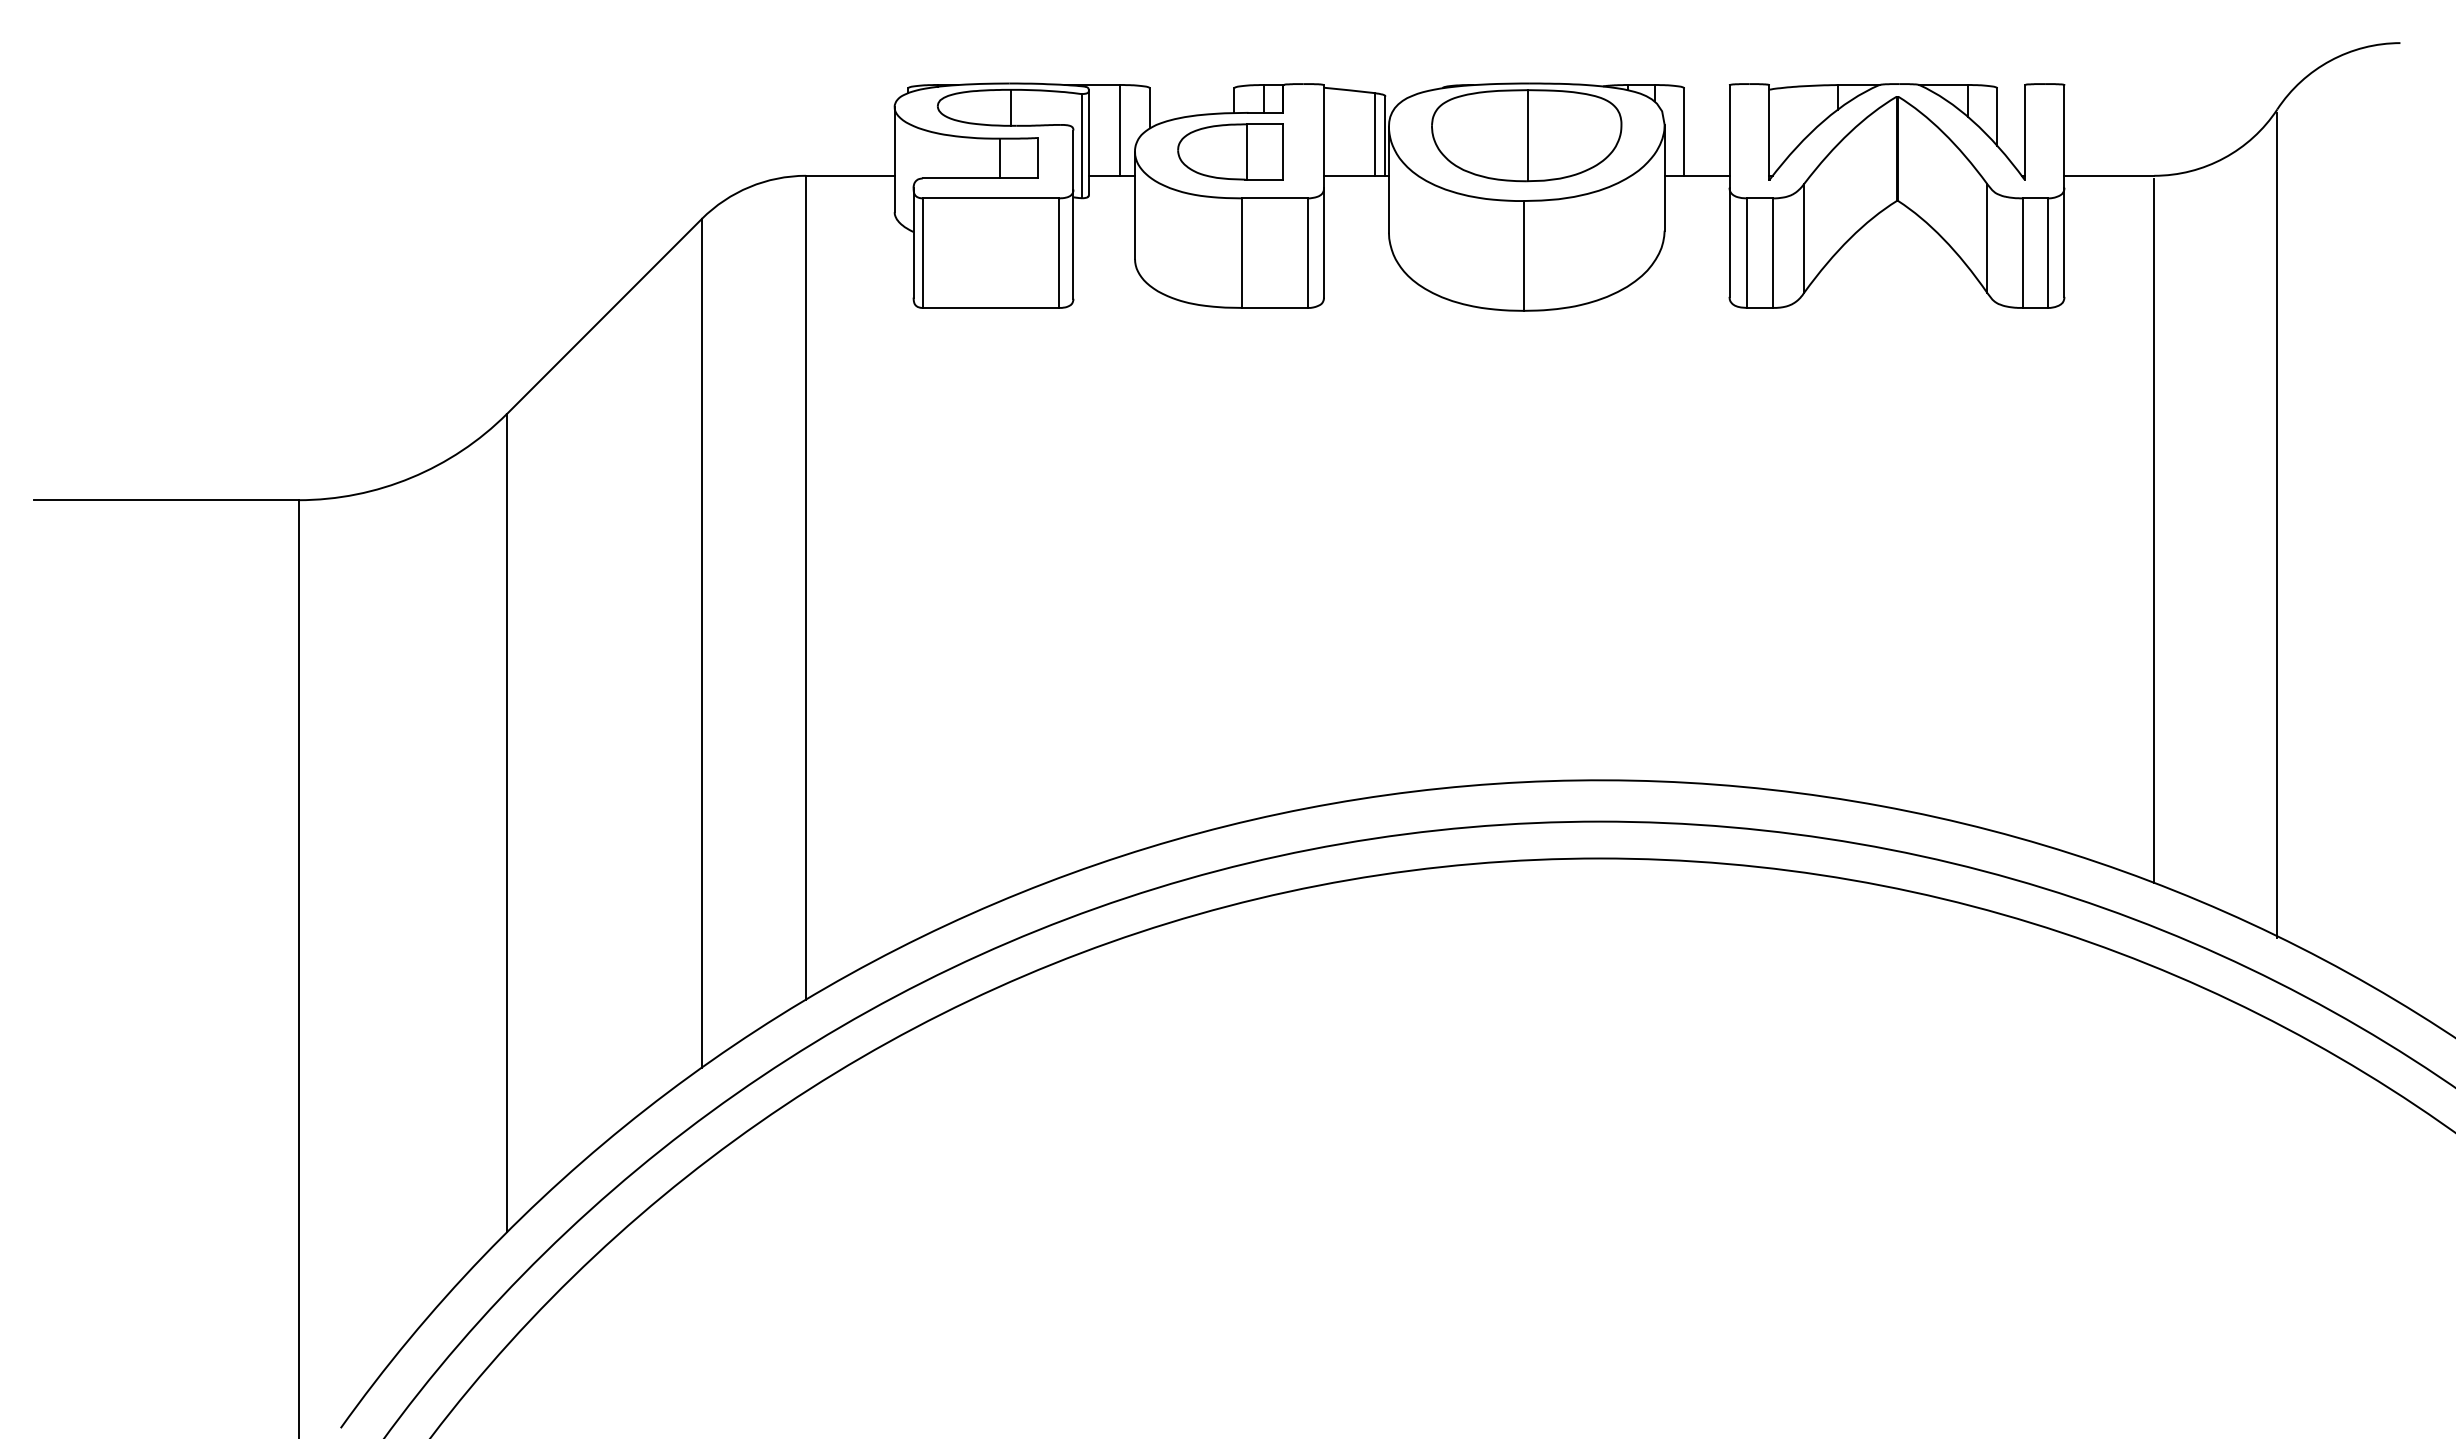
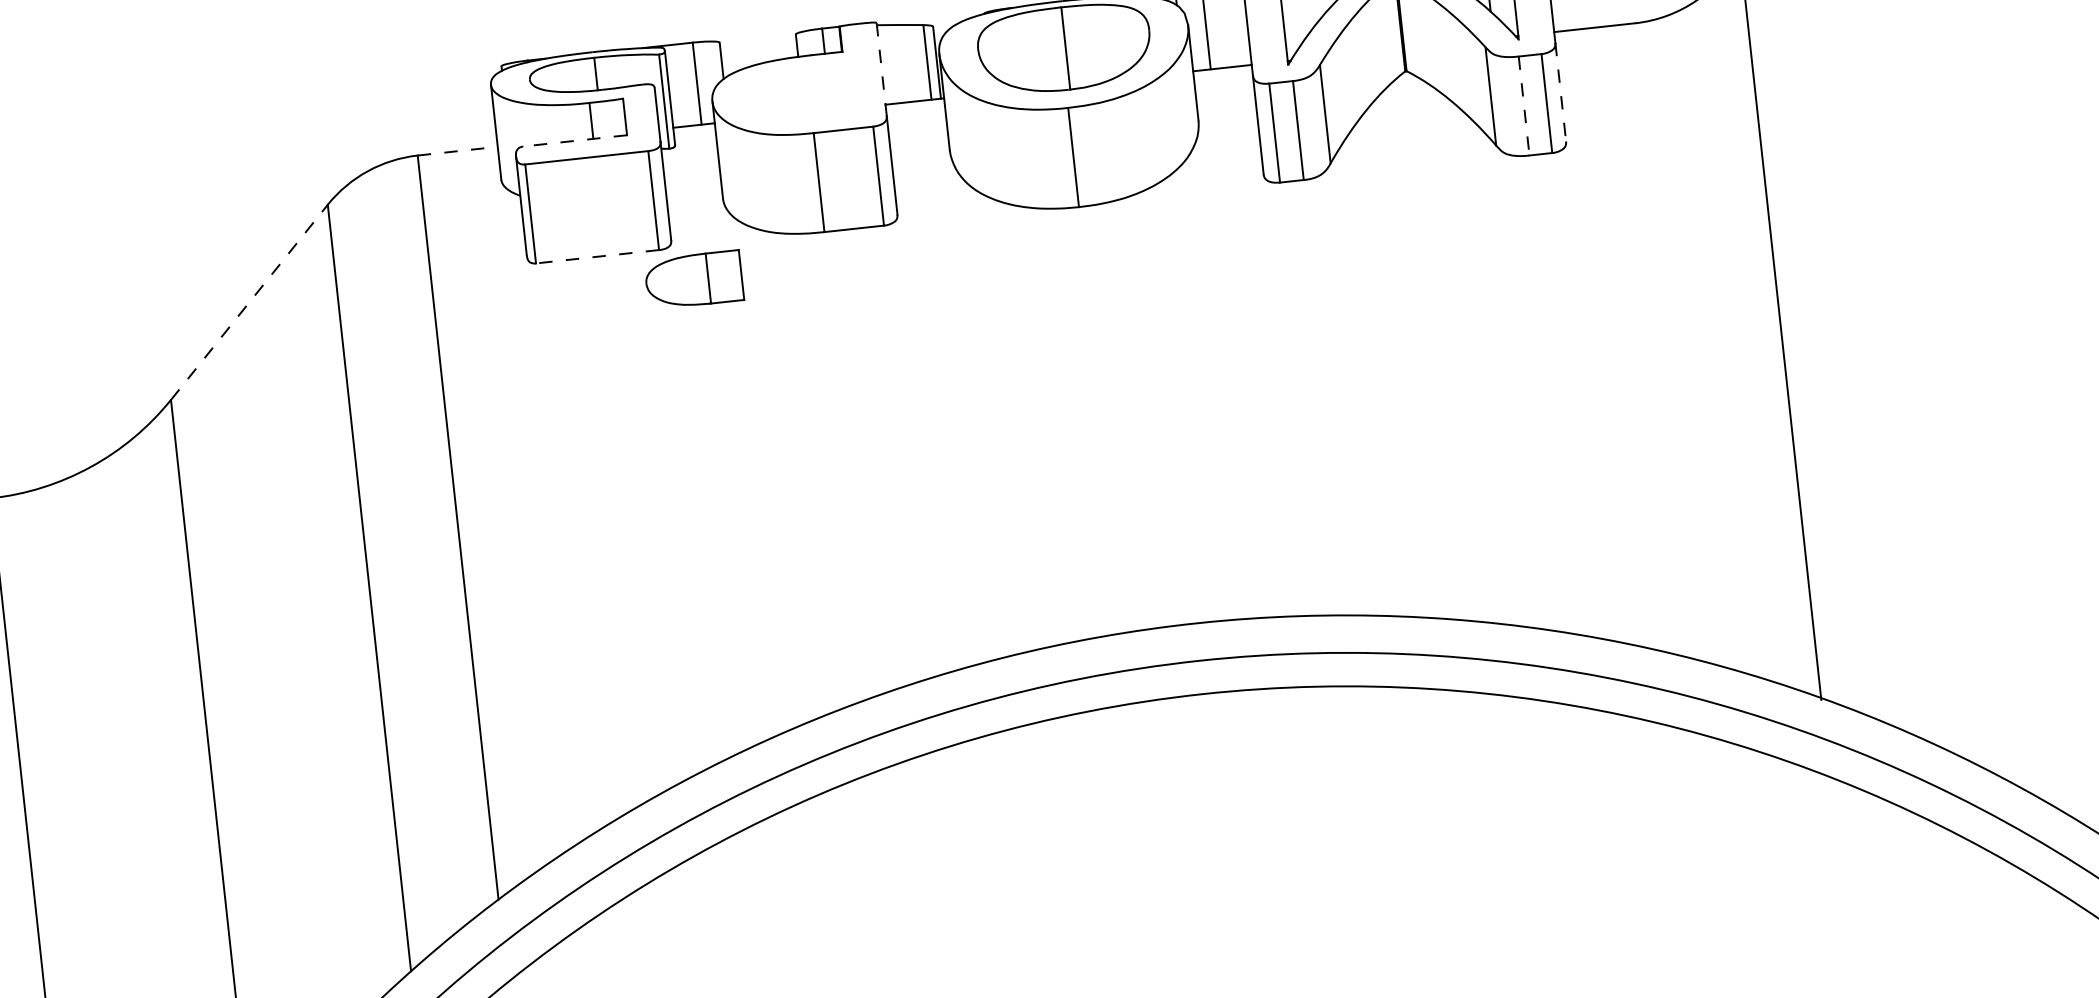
line: (1324, 136) -> (882, 69), solid -> dashed
part: (1230, 151) -> (693, 279), moved
line: (850, 175) -> (457, 150), solid -> dashed
line: (979, 178) -> (574, 140), solid -> dashed
line: (2064, 242) -> (1560, 92), solid -> dashed
line: (2022, 253) -> (1523, 106), solid -> dashed
line: (990, 307) -> (597, 256), solid -> dashed
line: (604, 316) -> (249, 302), solid -> dashed
line: (2154, 531) -> (1670, 344), removed

